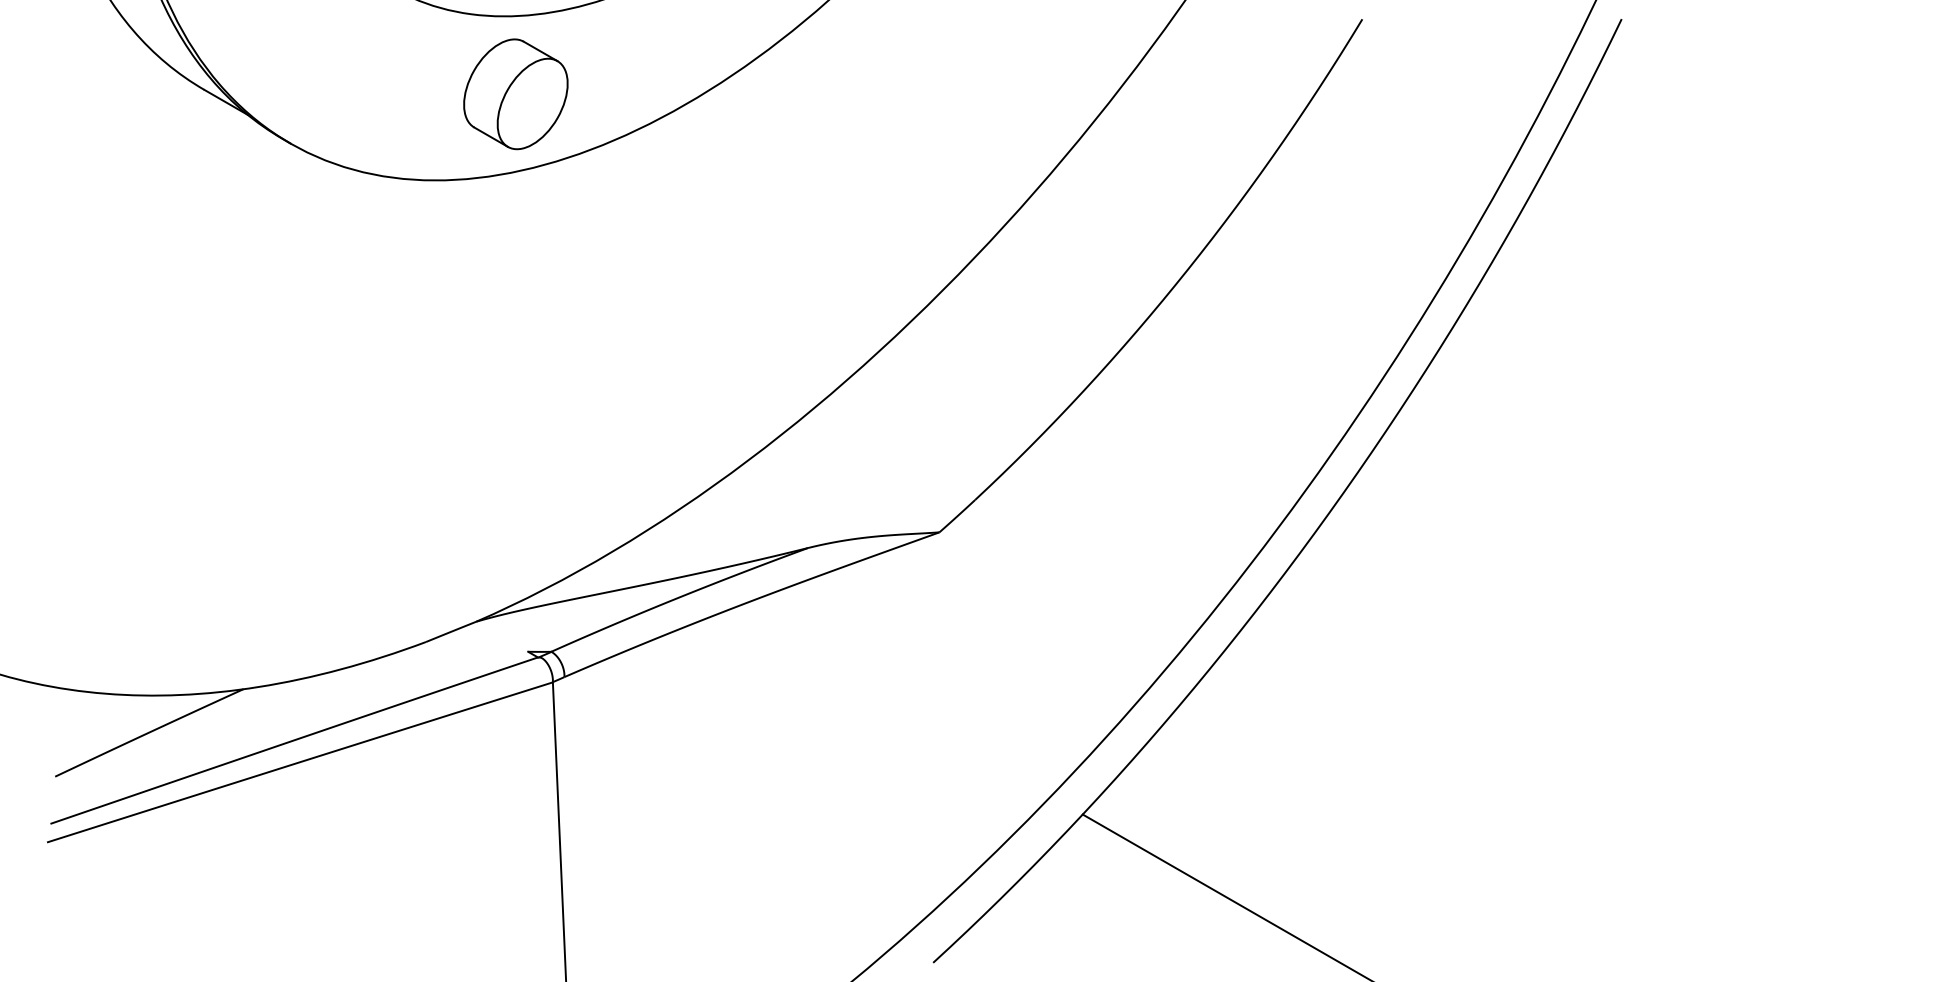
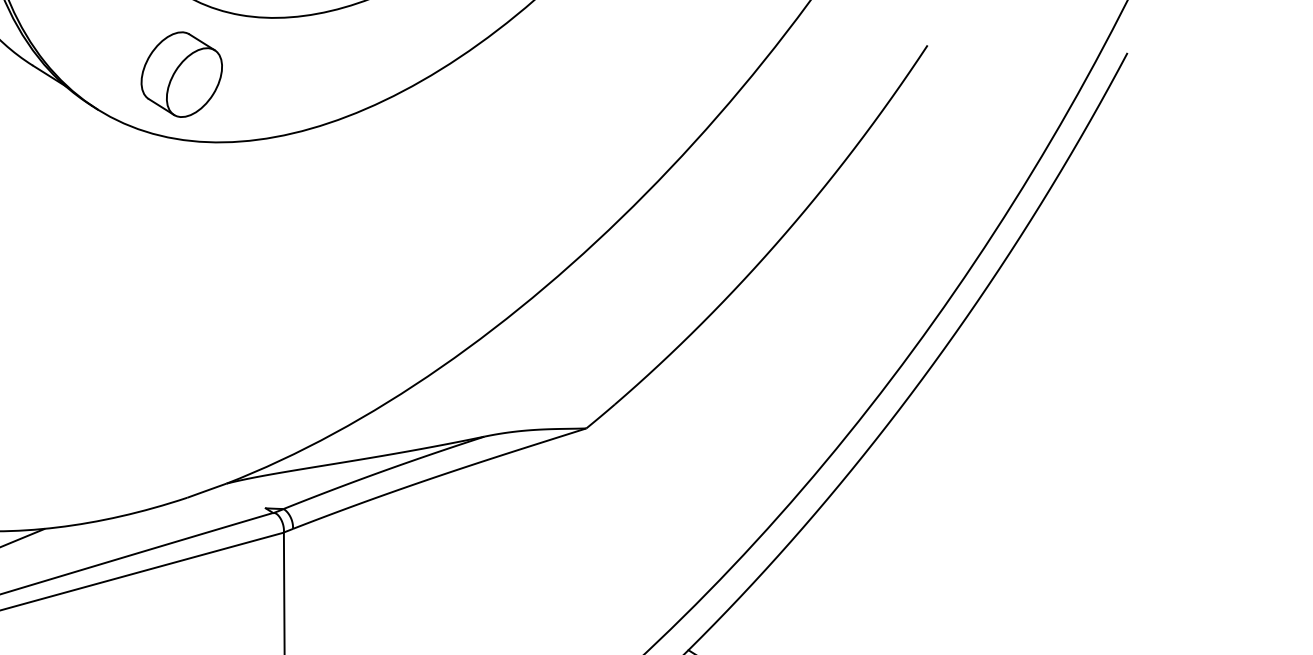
part: (515, 94) -> (181, 74), moved

